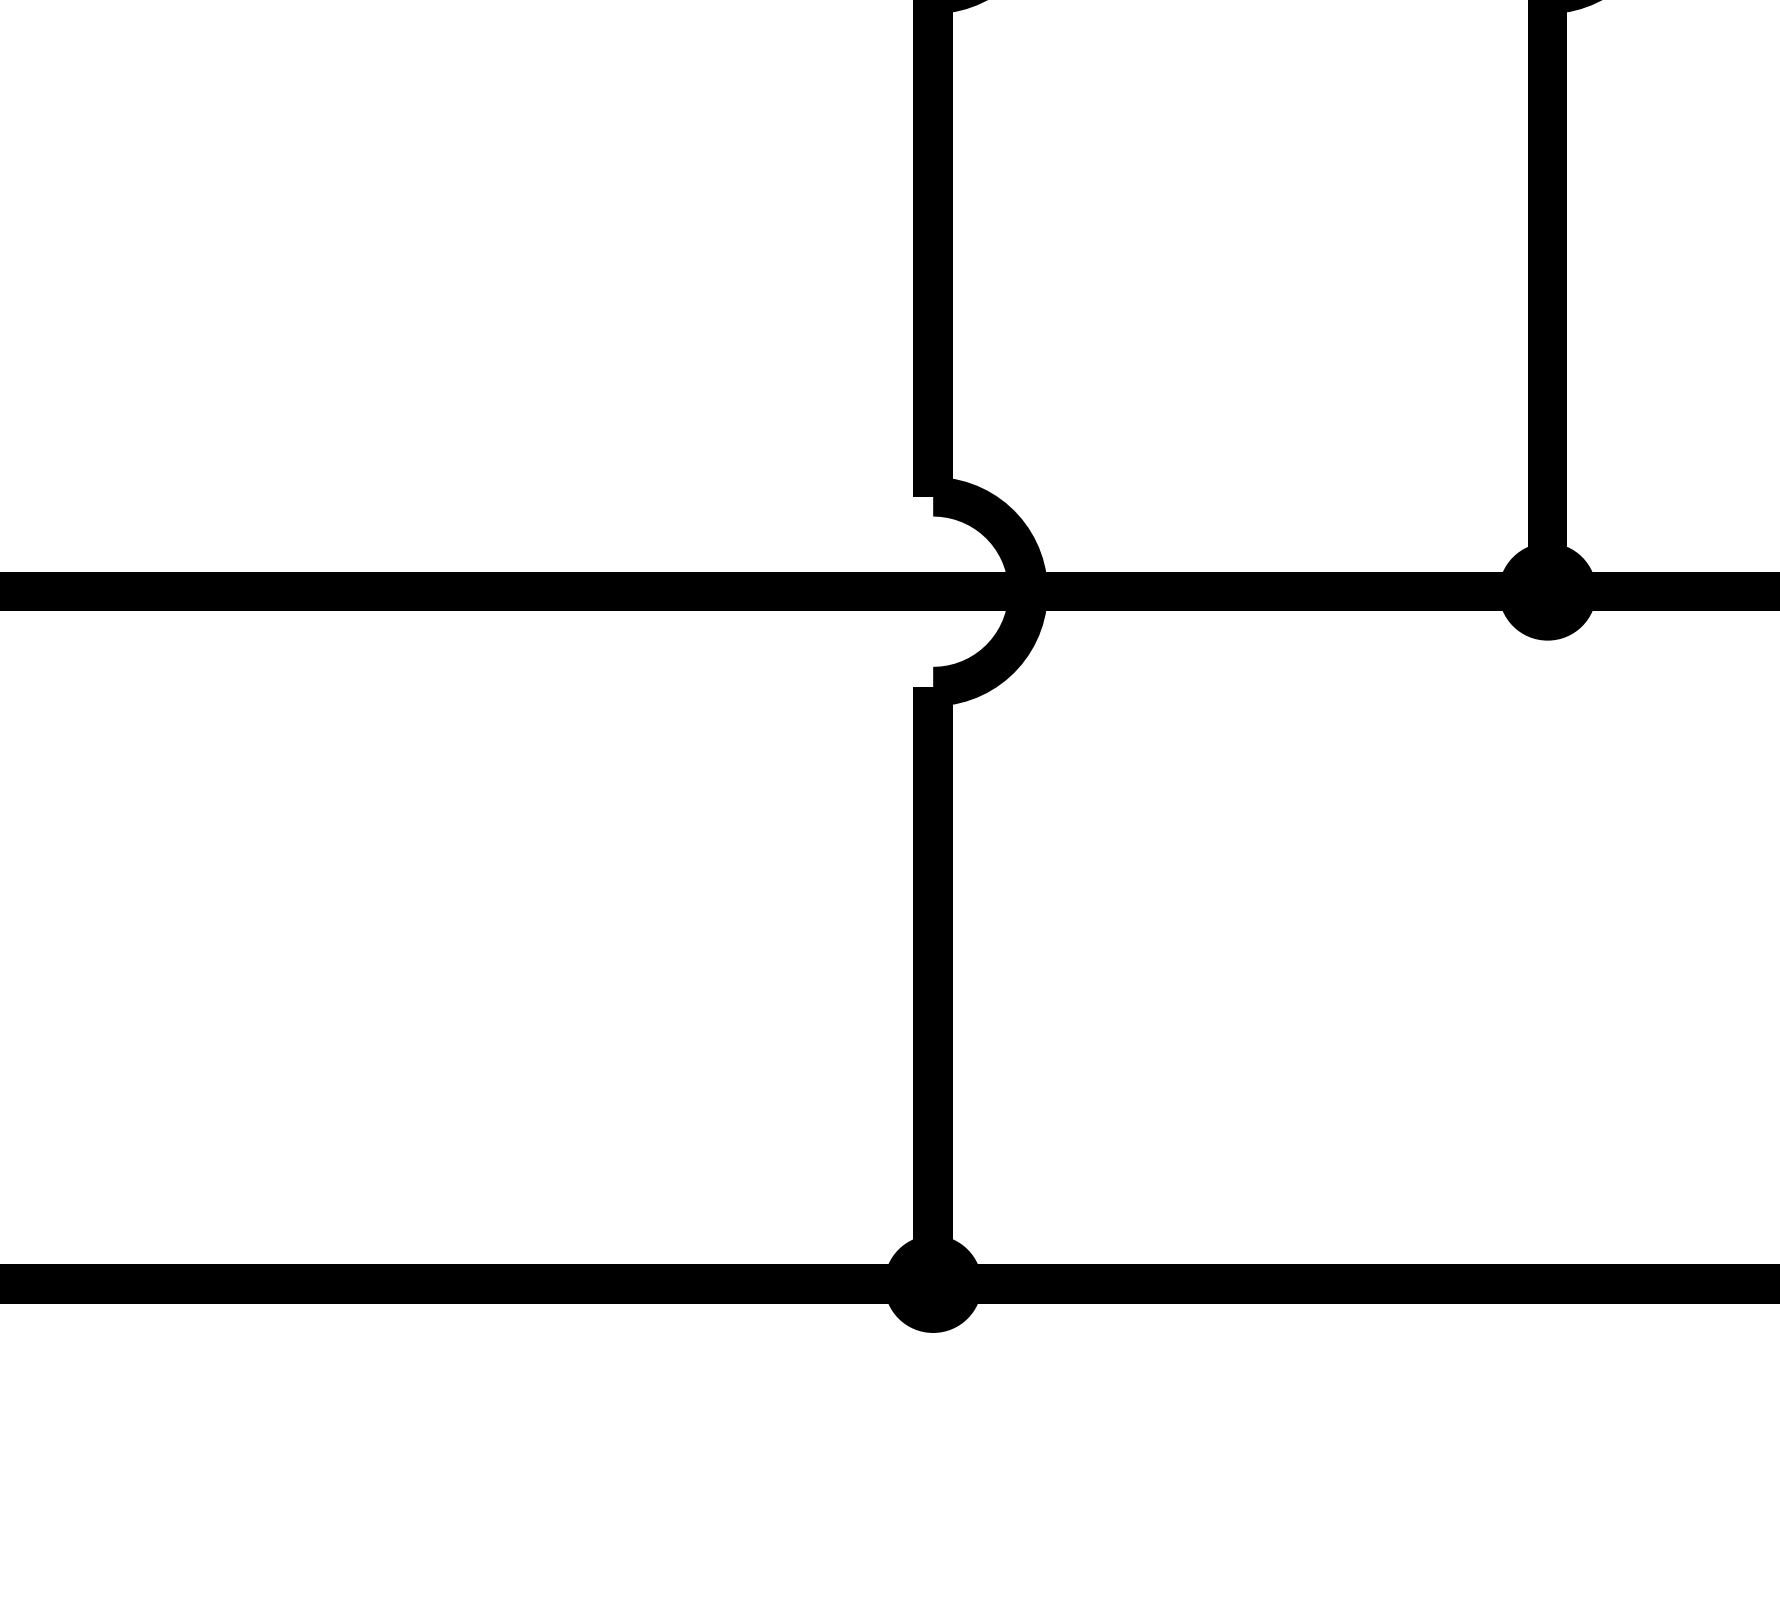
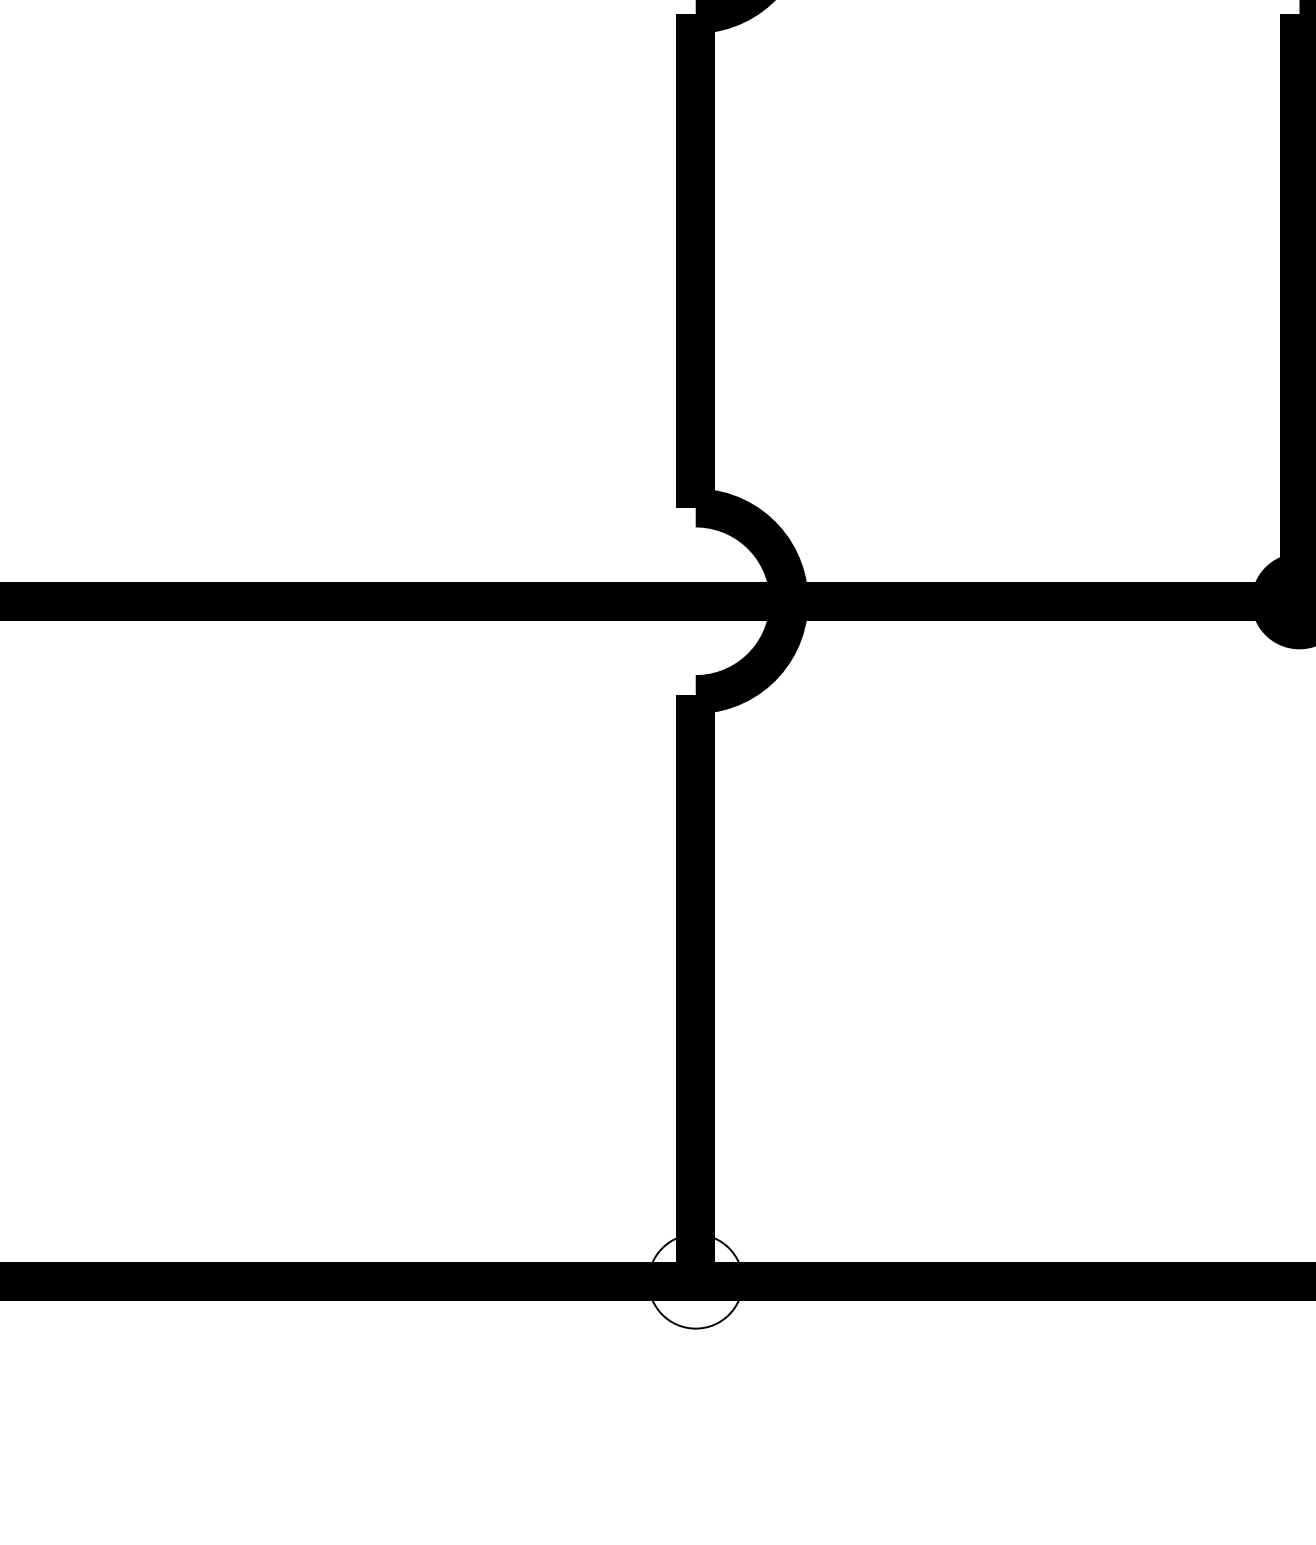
fill: (933, 1284) -> (696, 1281), removed

